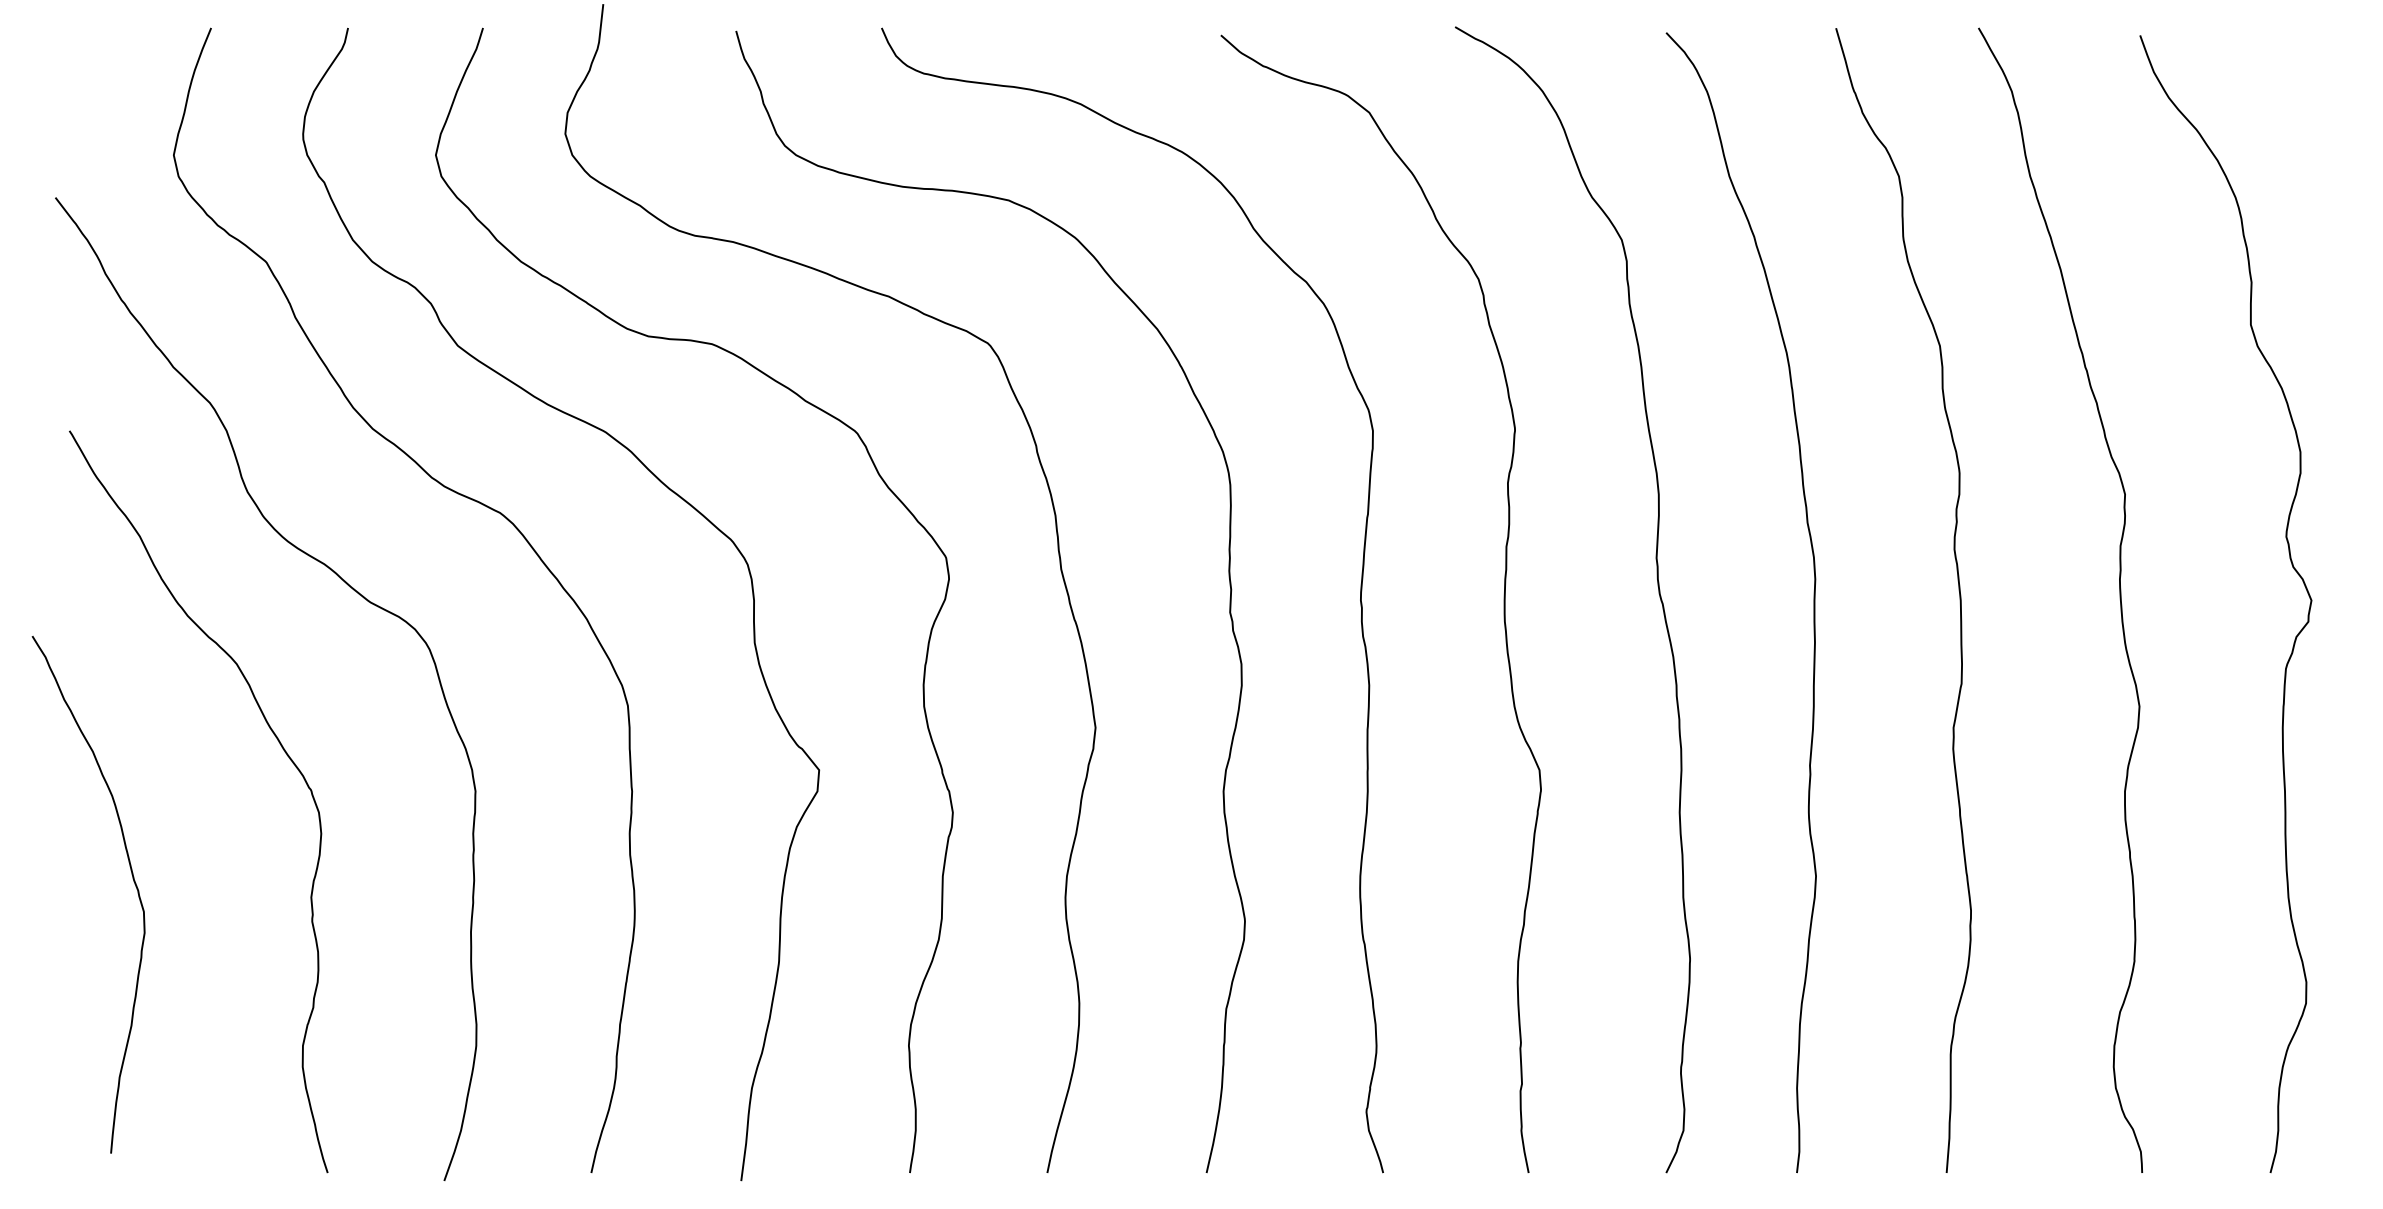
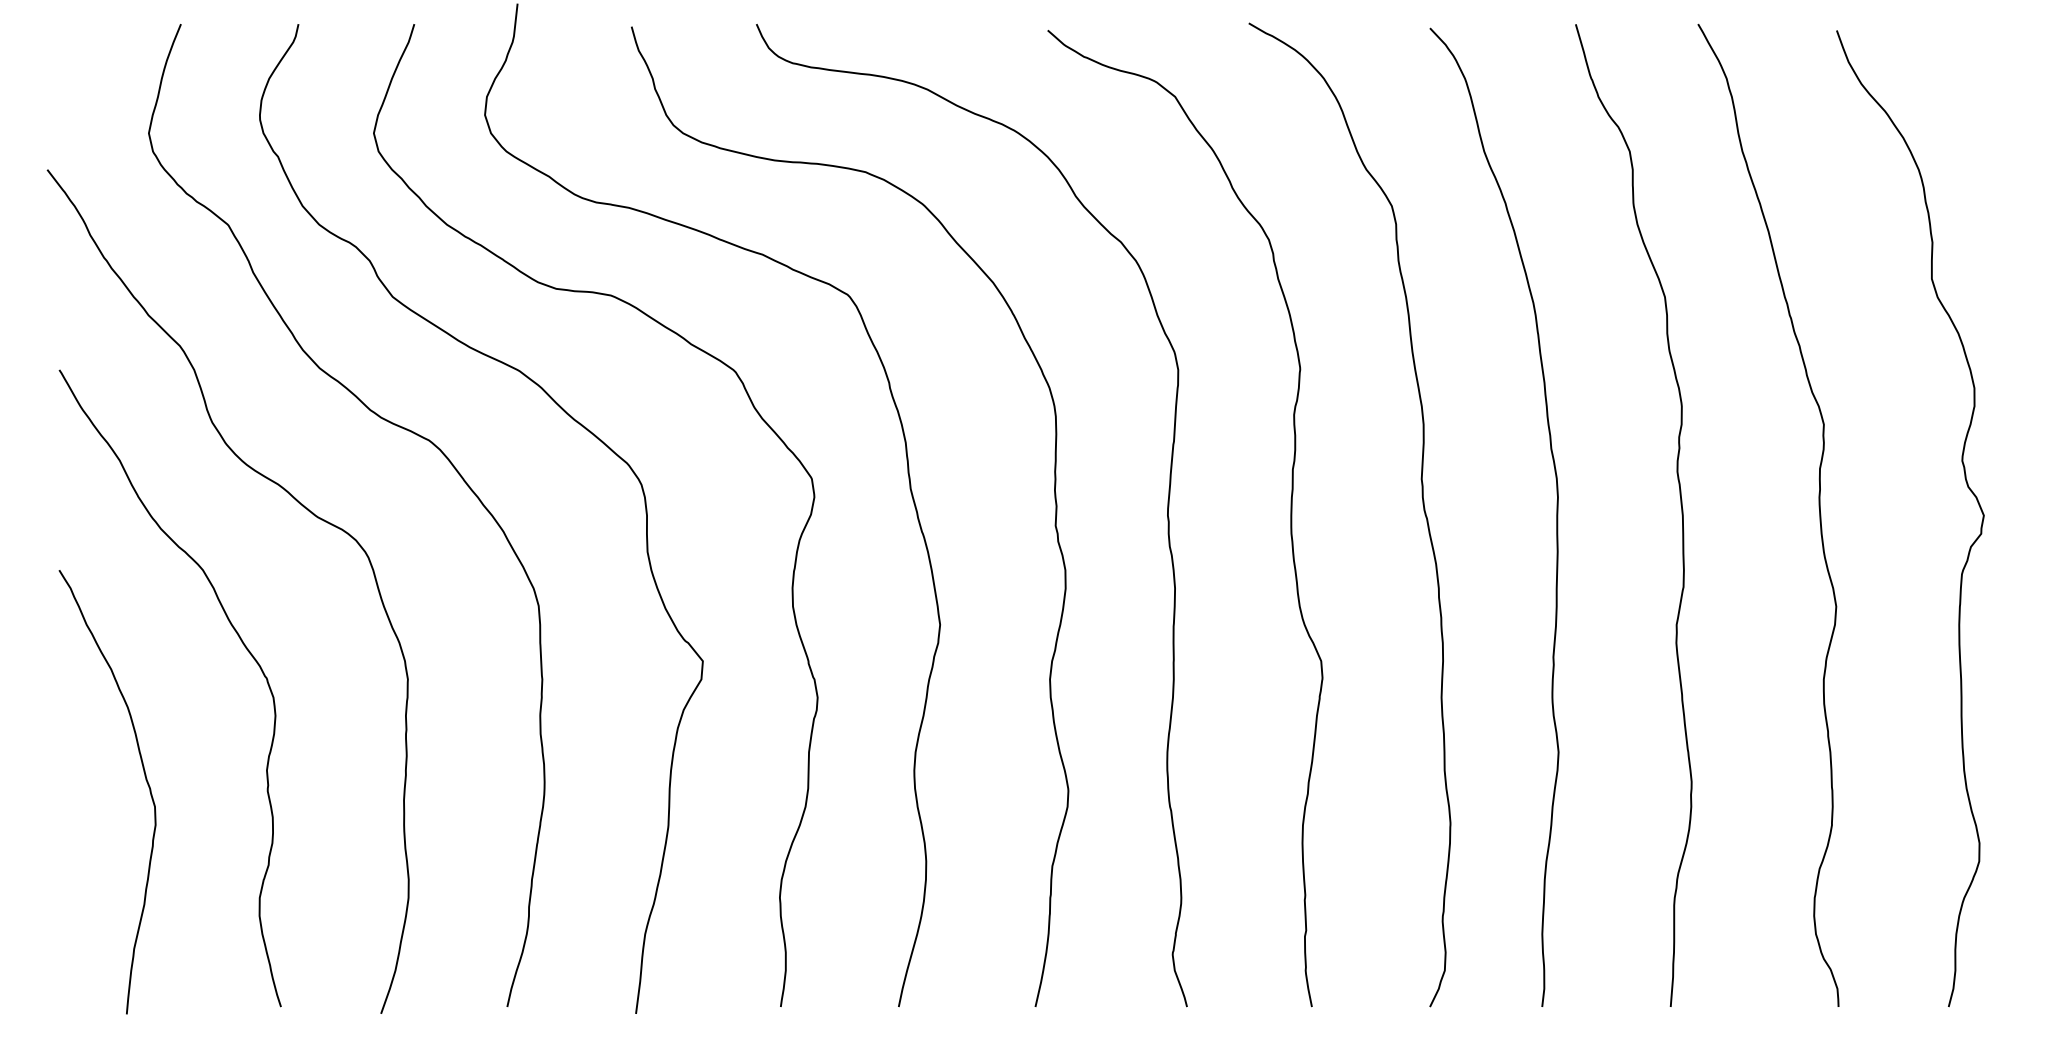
curve: (132, 878) -> (145, 778), moved

